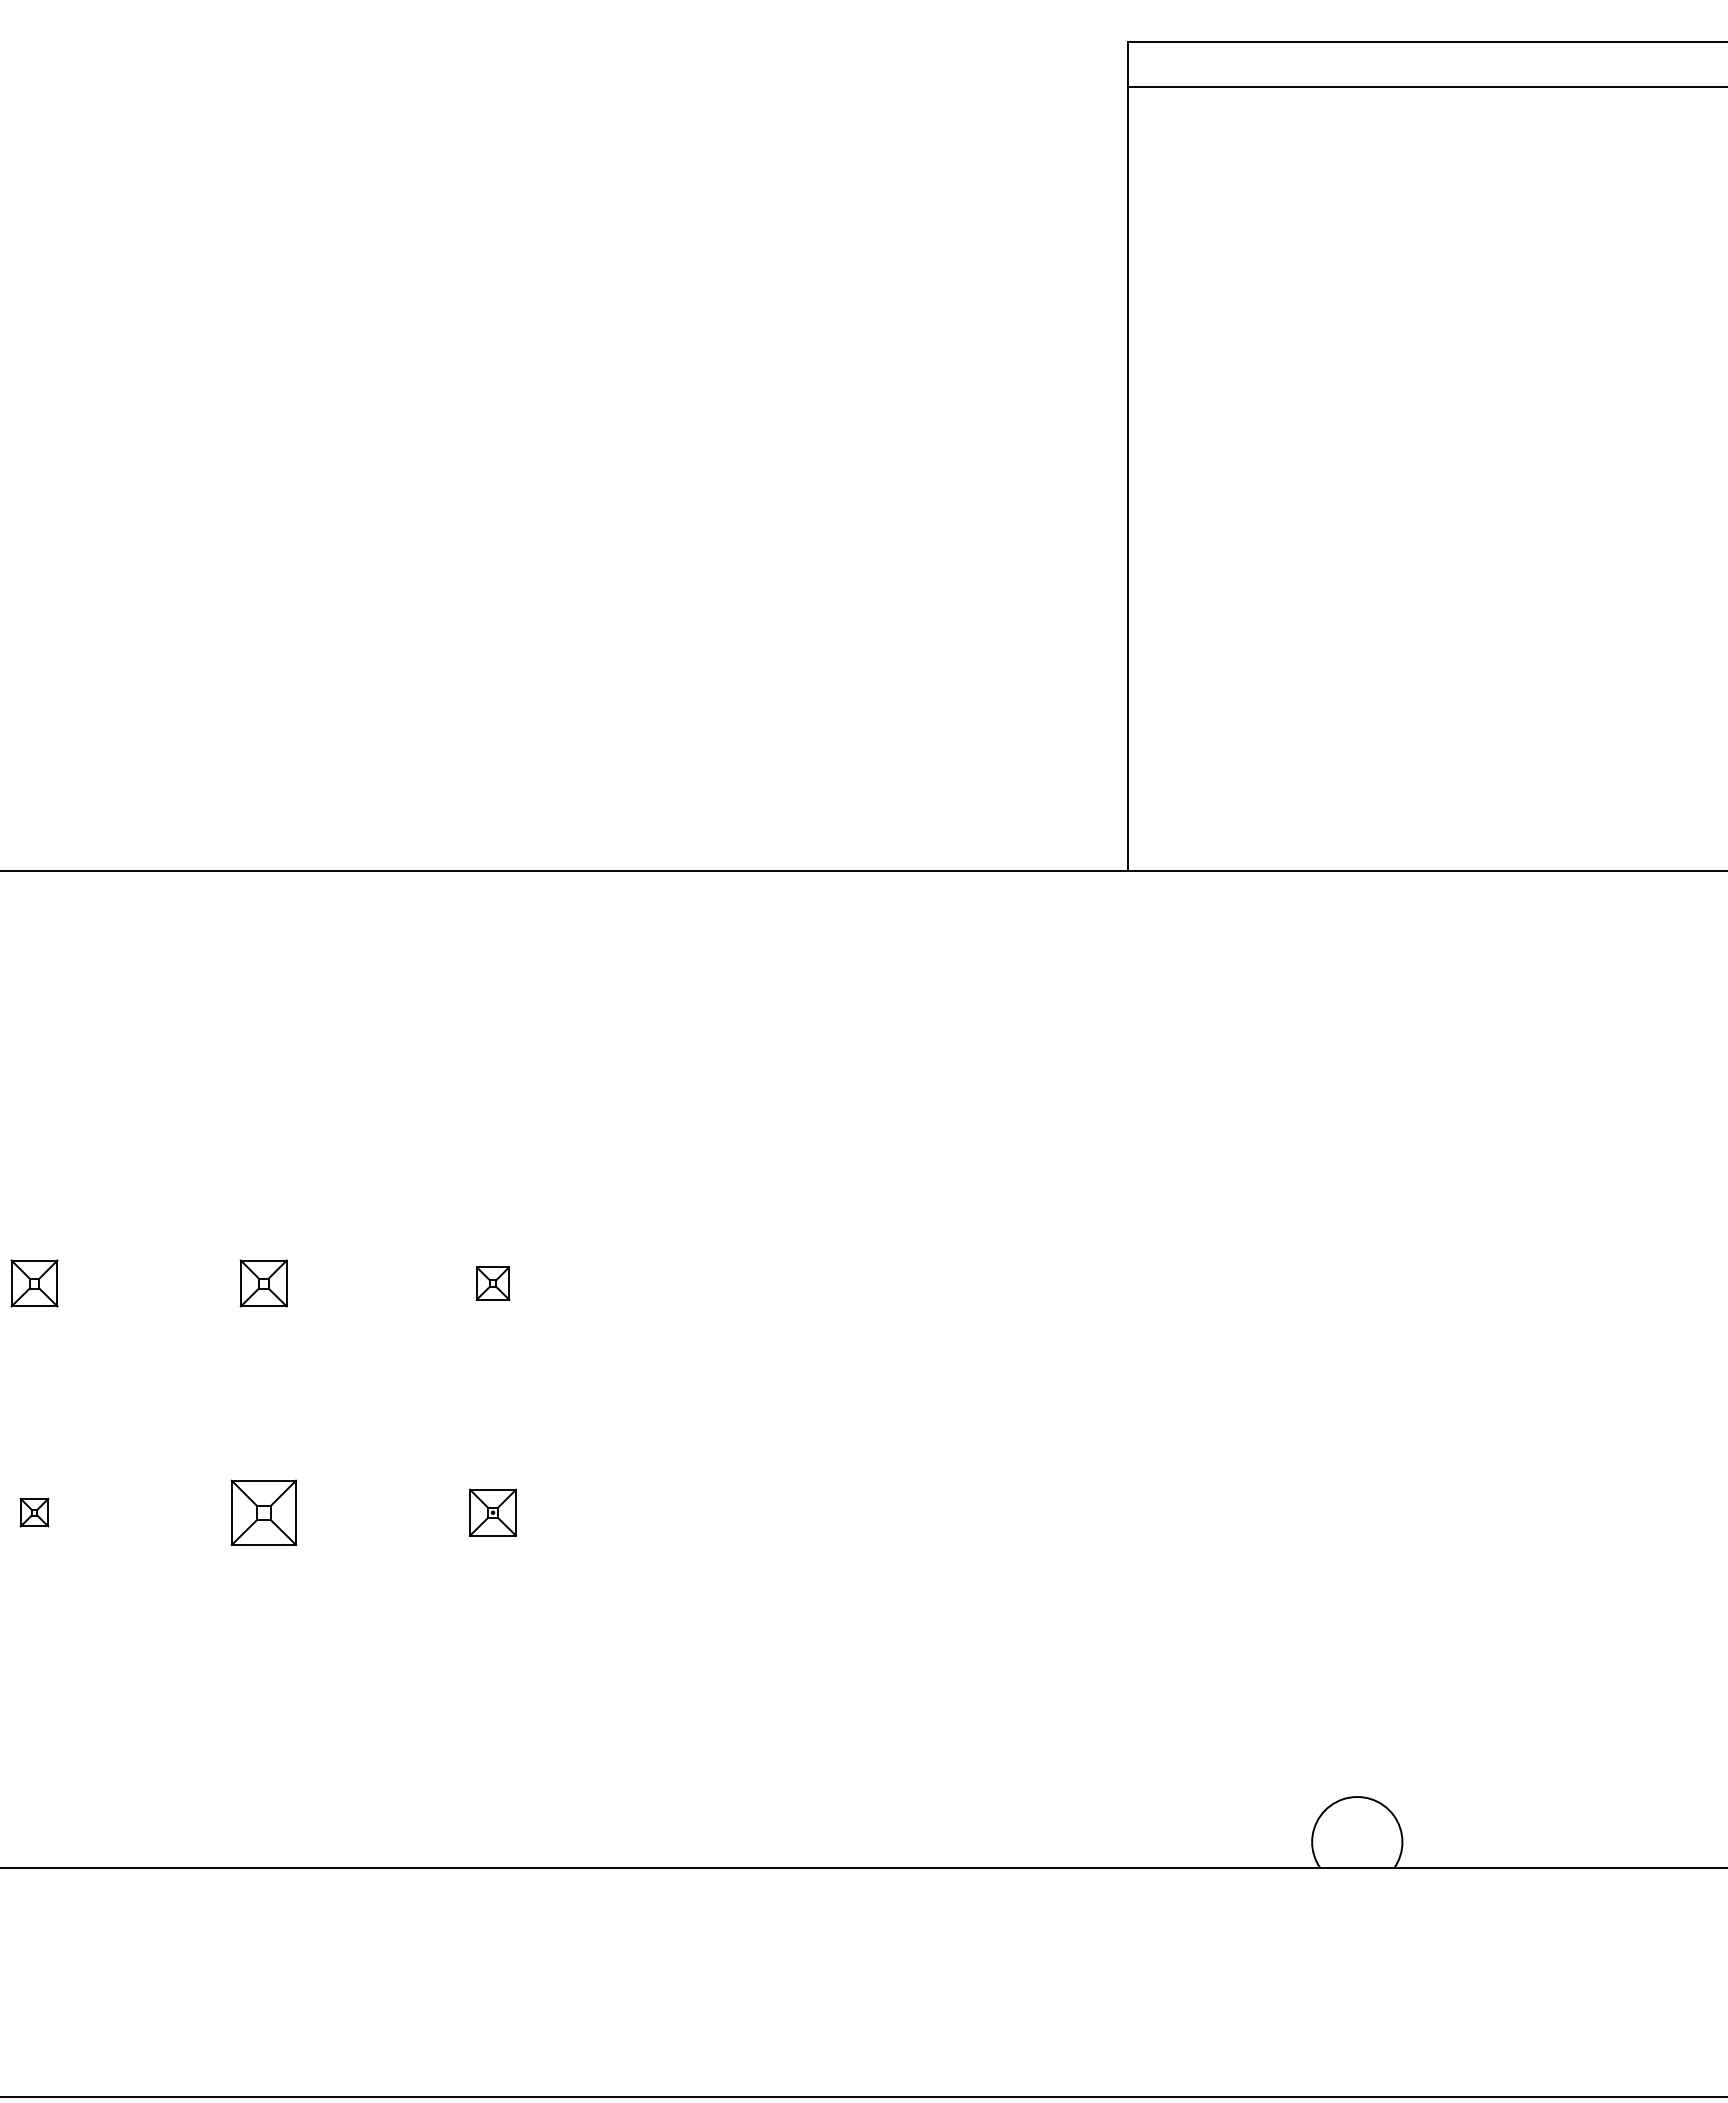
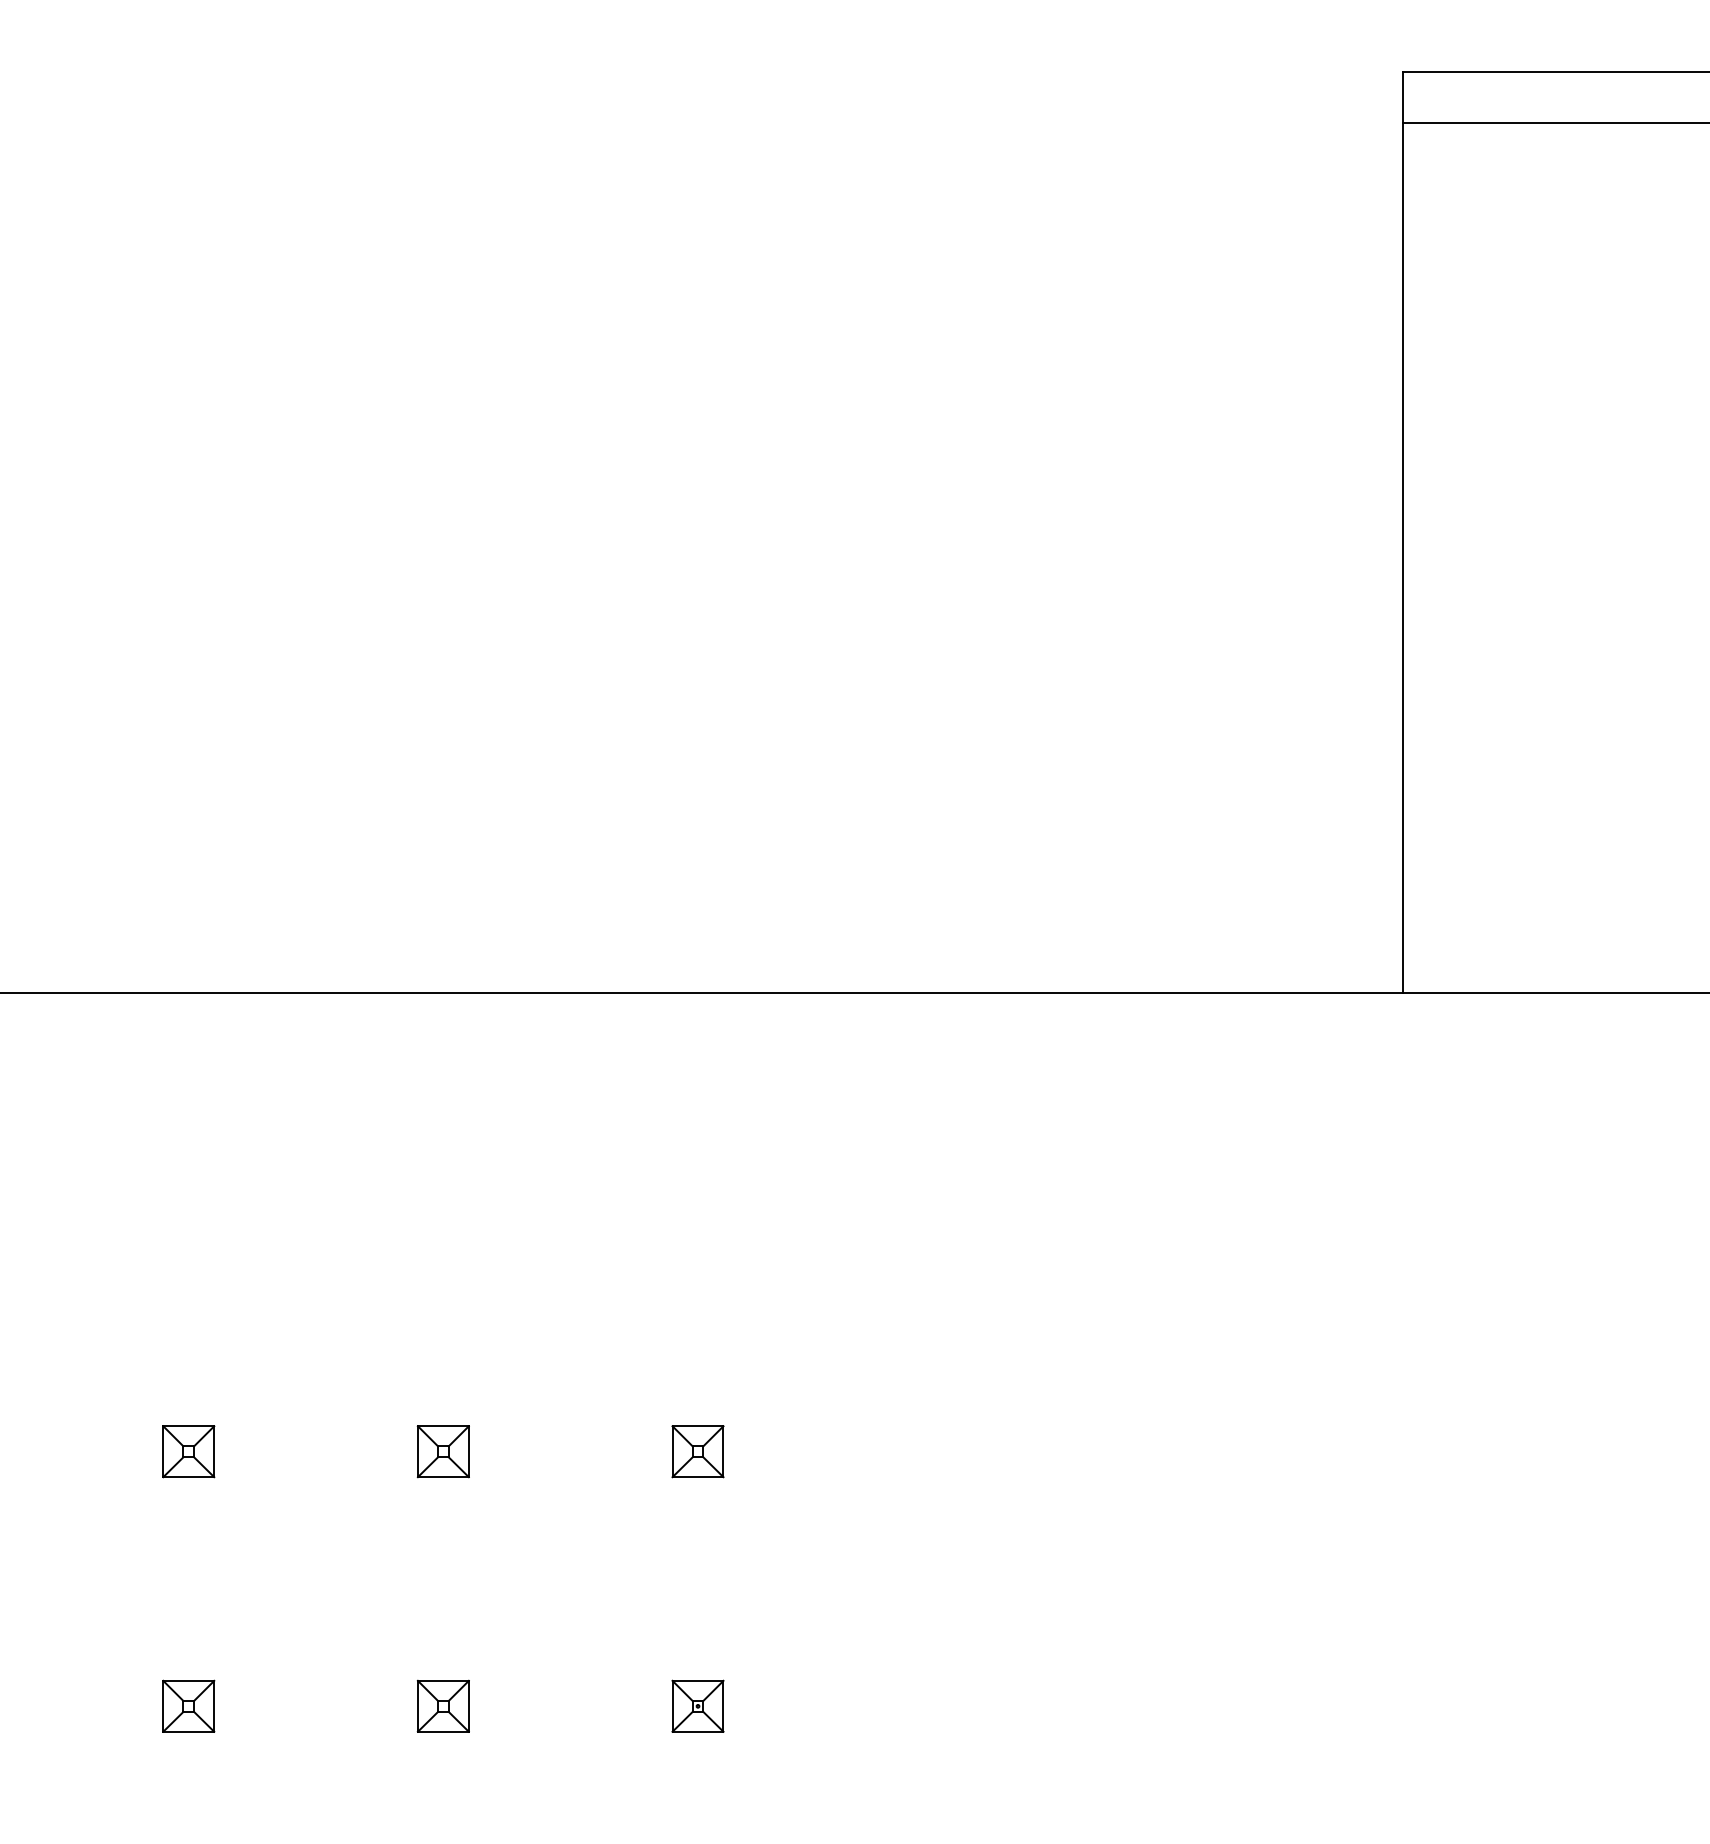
part: (492, 1283) -> (697, 1451), size x1.43
part: (34, 1512) -> (188, 1706), size x1.67
part: (263, 1512) -> (443, 1706), size x0.71

